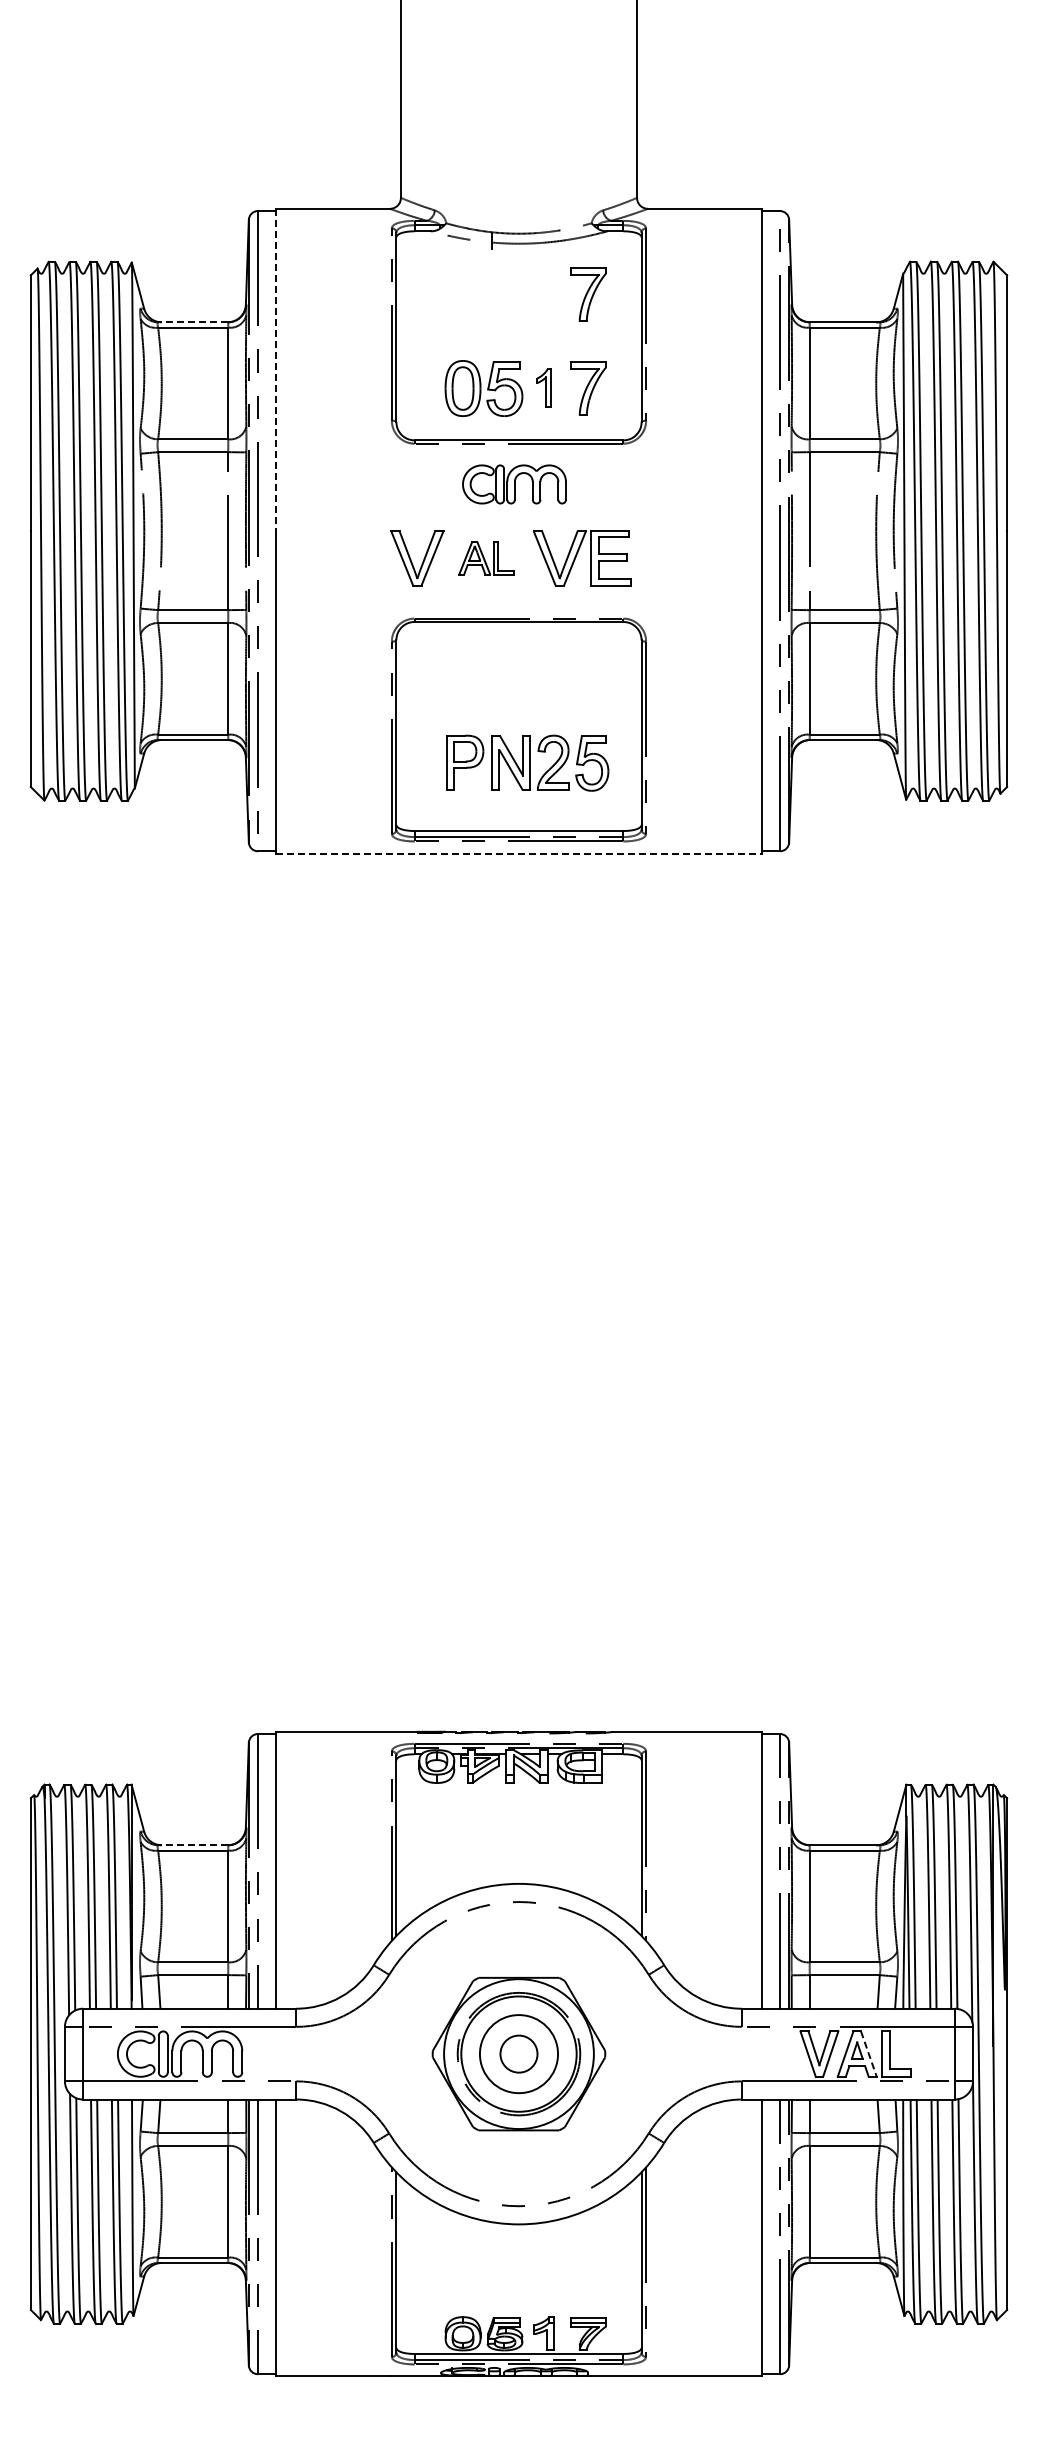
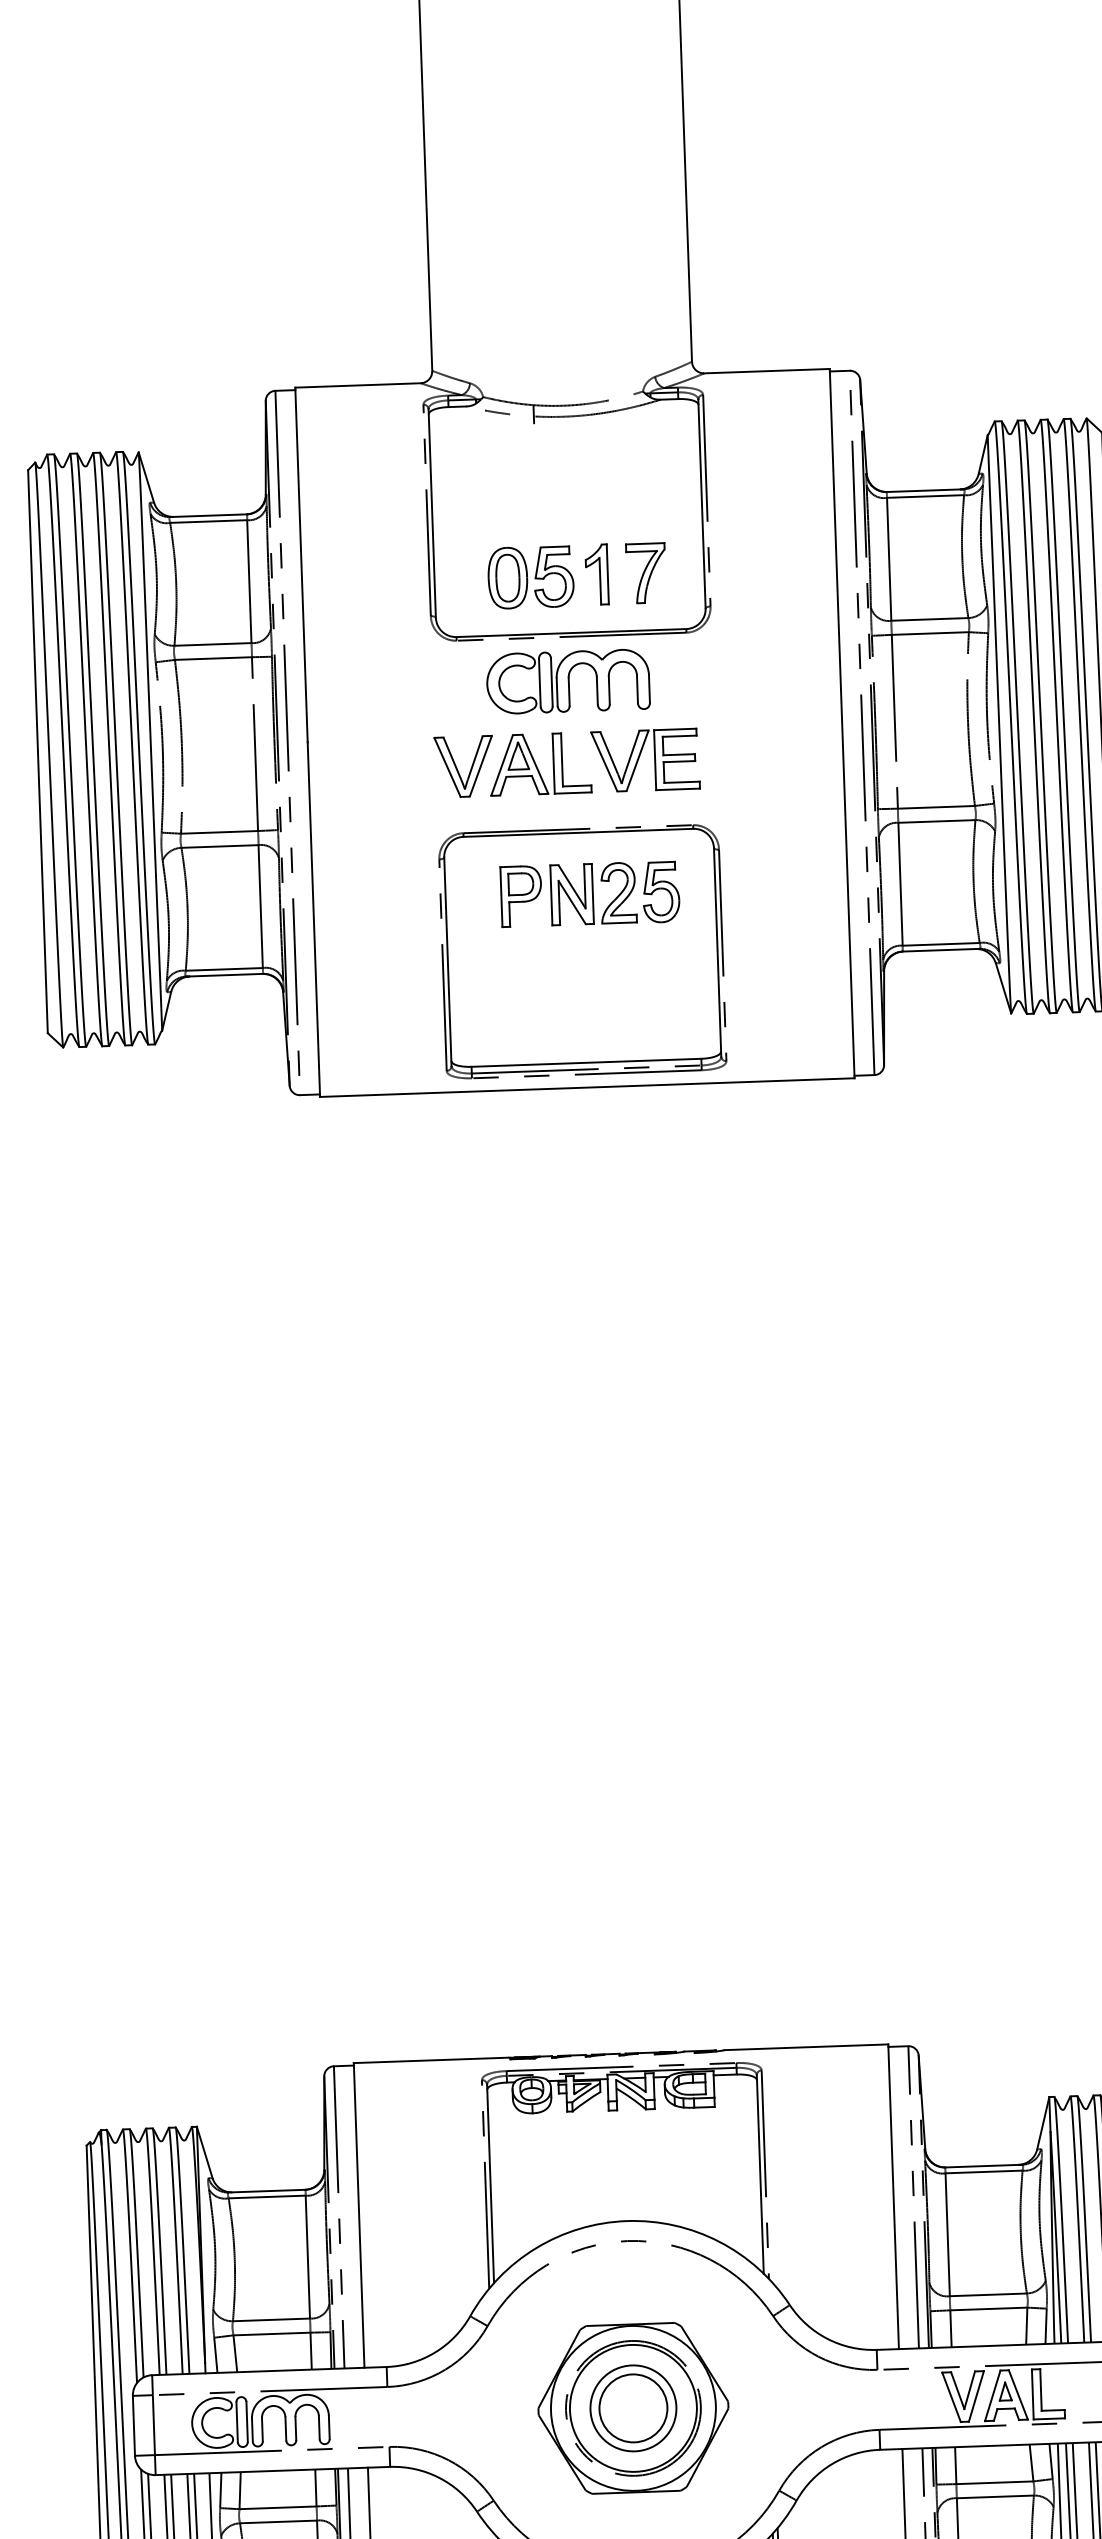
part: (588, 294) -> (642, 469), removed
line: (193, 322) -> (208, 515), dashed -> solid
line: (276, 370) -> (301, 565), dashed -> solid
part: (543, 387) -> (596, 573), size x1.43
part: (514, 484) -> (568, 681), size x1.43
part: (486, 558) -> (540, 764), size x1.67
part: (527, 762) -> (589, 893), moved
line: (518, 853) -> (586, 1087), dashed -> solid
line: (193, 1845) -> (267, 2191), dashed -> solid
circle: (518, 2054) -> (632, 2408), size x1.67
line: (869, 2054) -> (1019, 2395), dashed -> solid

